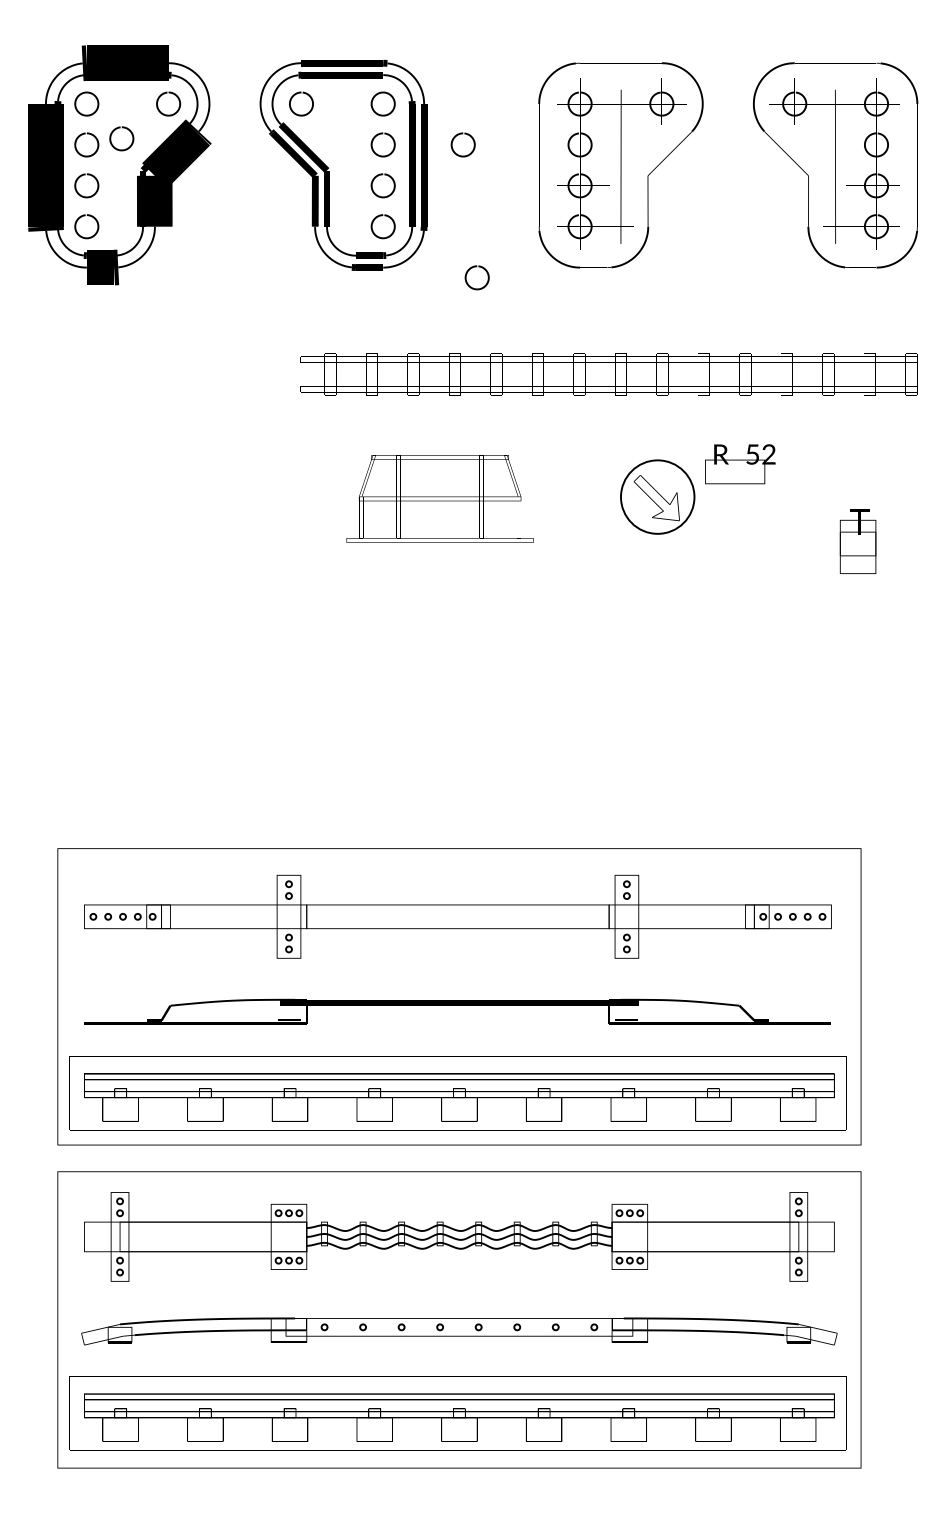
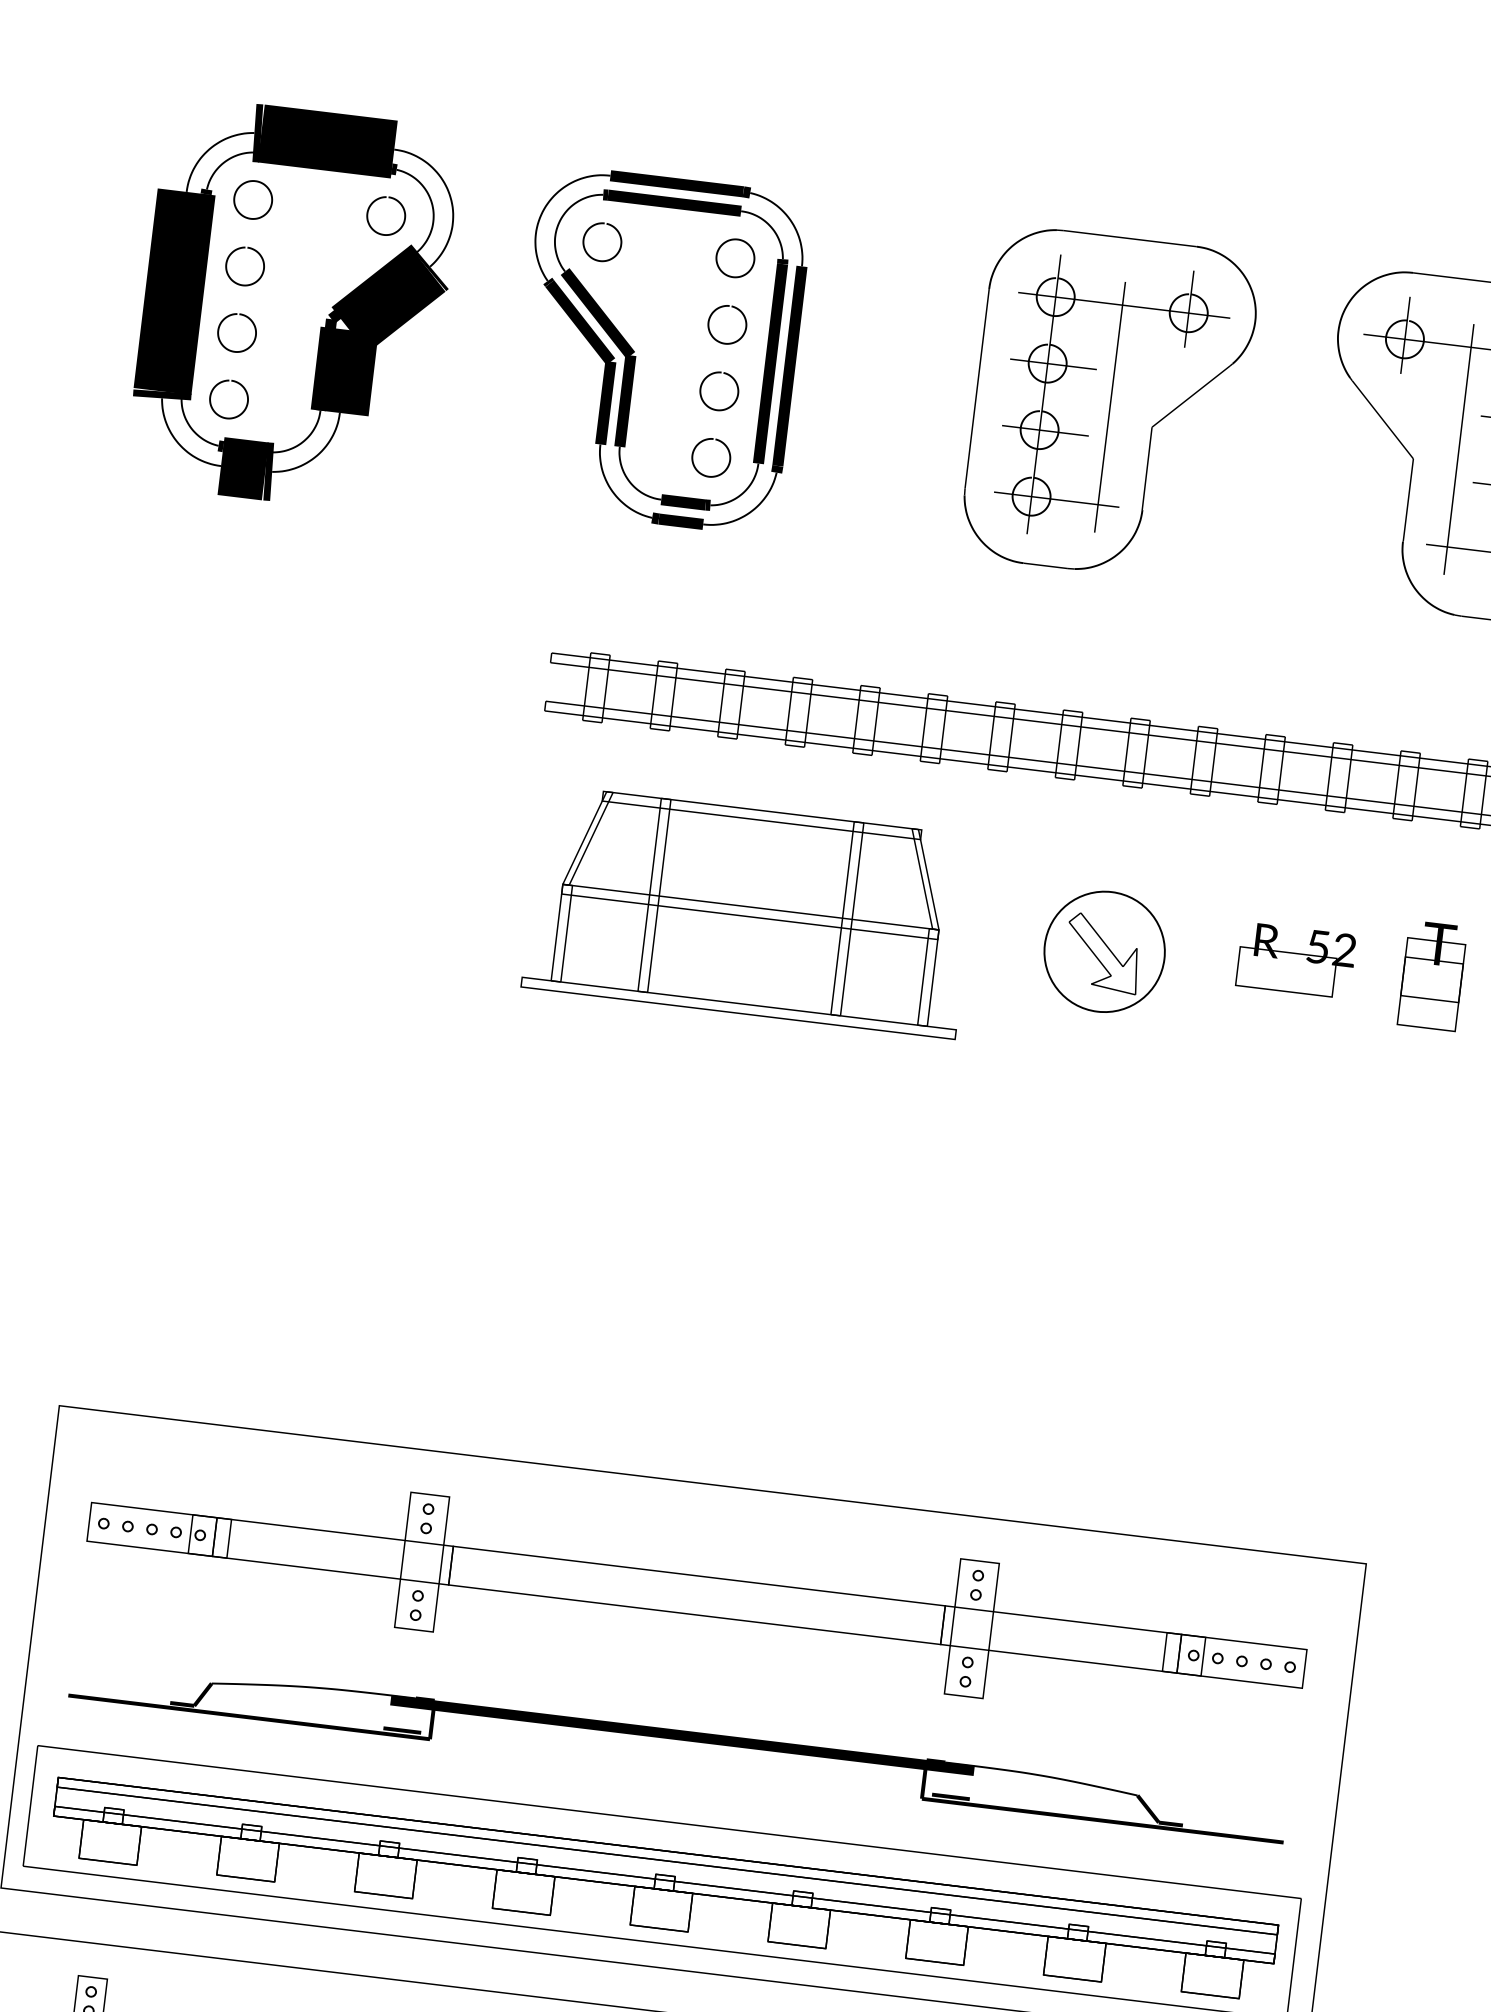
curve: (117, 129) -> (298, 247), removed
curve: (454, 139) -> (844, 330), removed
curve: (467, 274) -> (838, 552), removed
text: (740, 464) -> (1296, 960), moved
part: (439, 498) -> (749, 911), size x1.43
text: (857, 541) -> (1431, 975), moved

